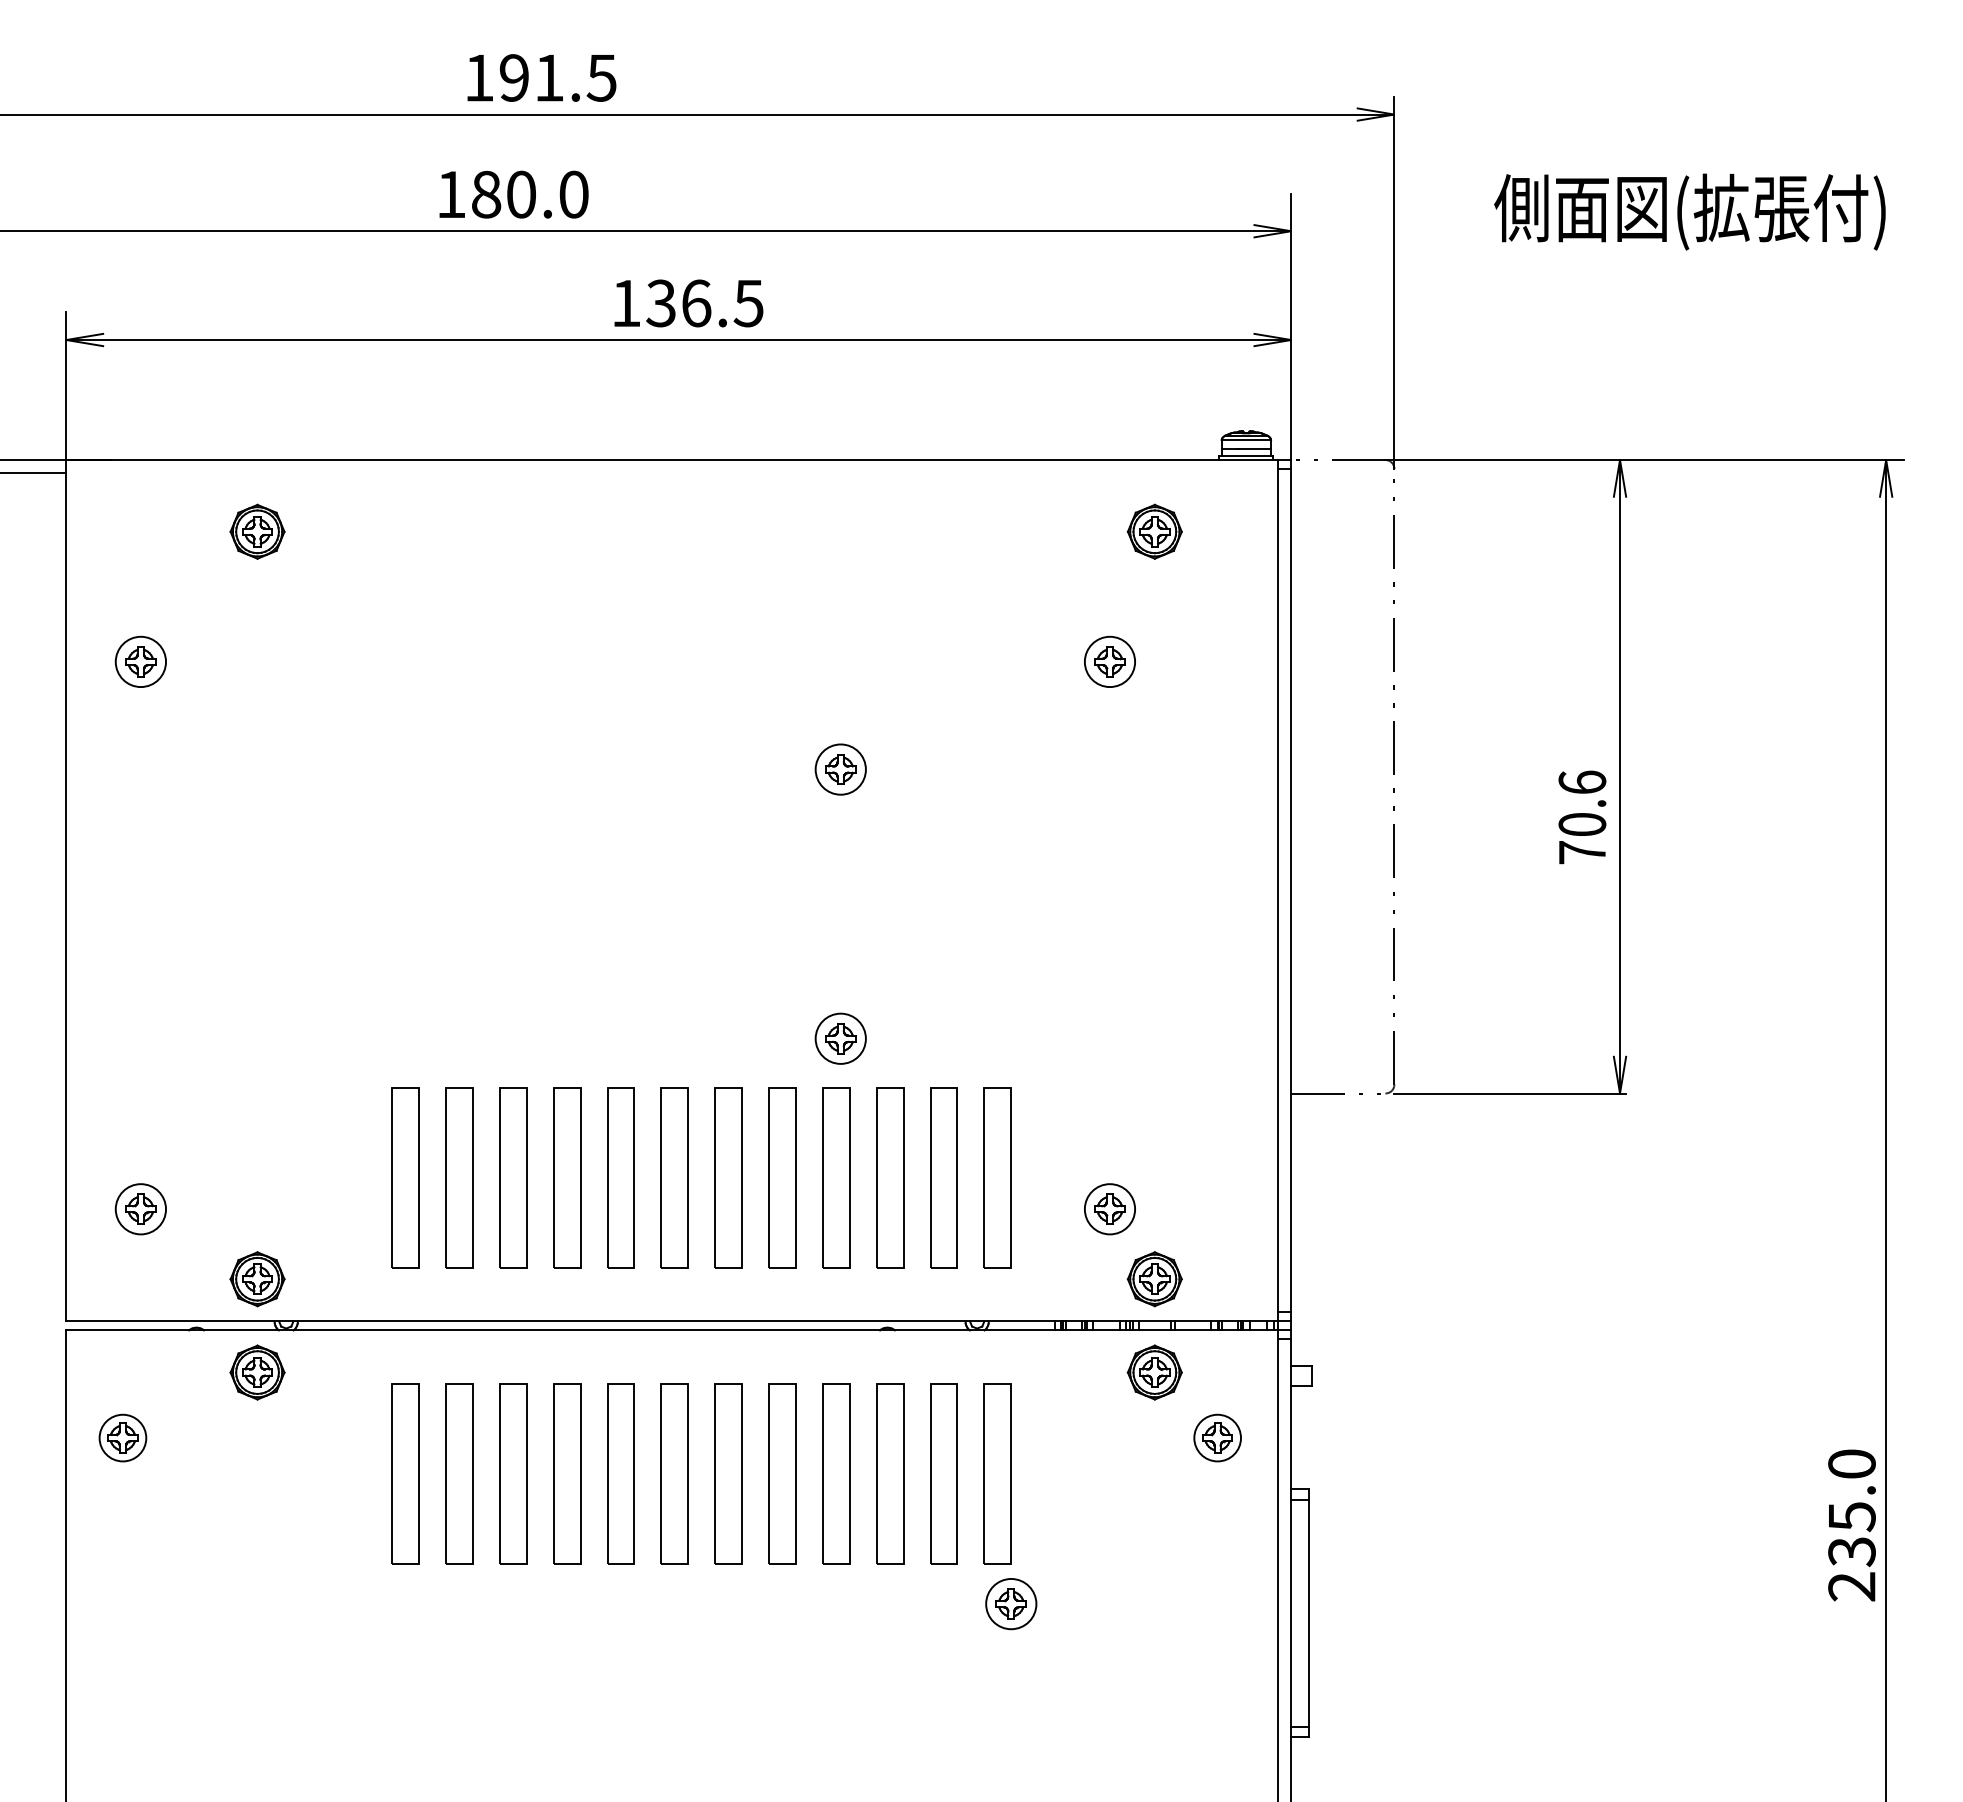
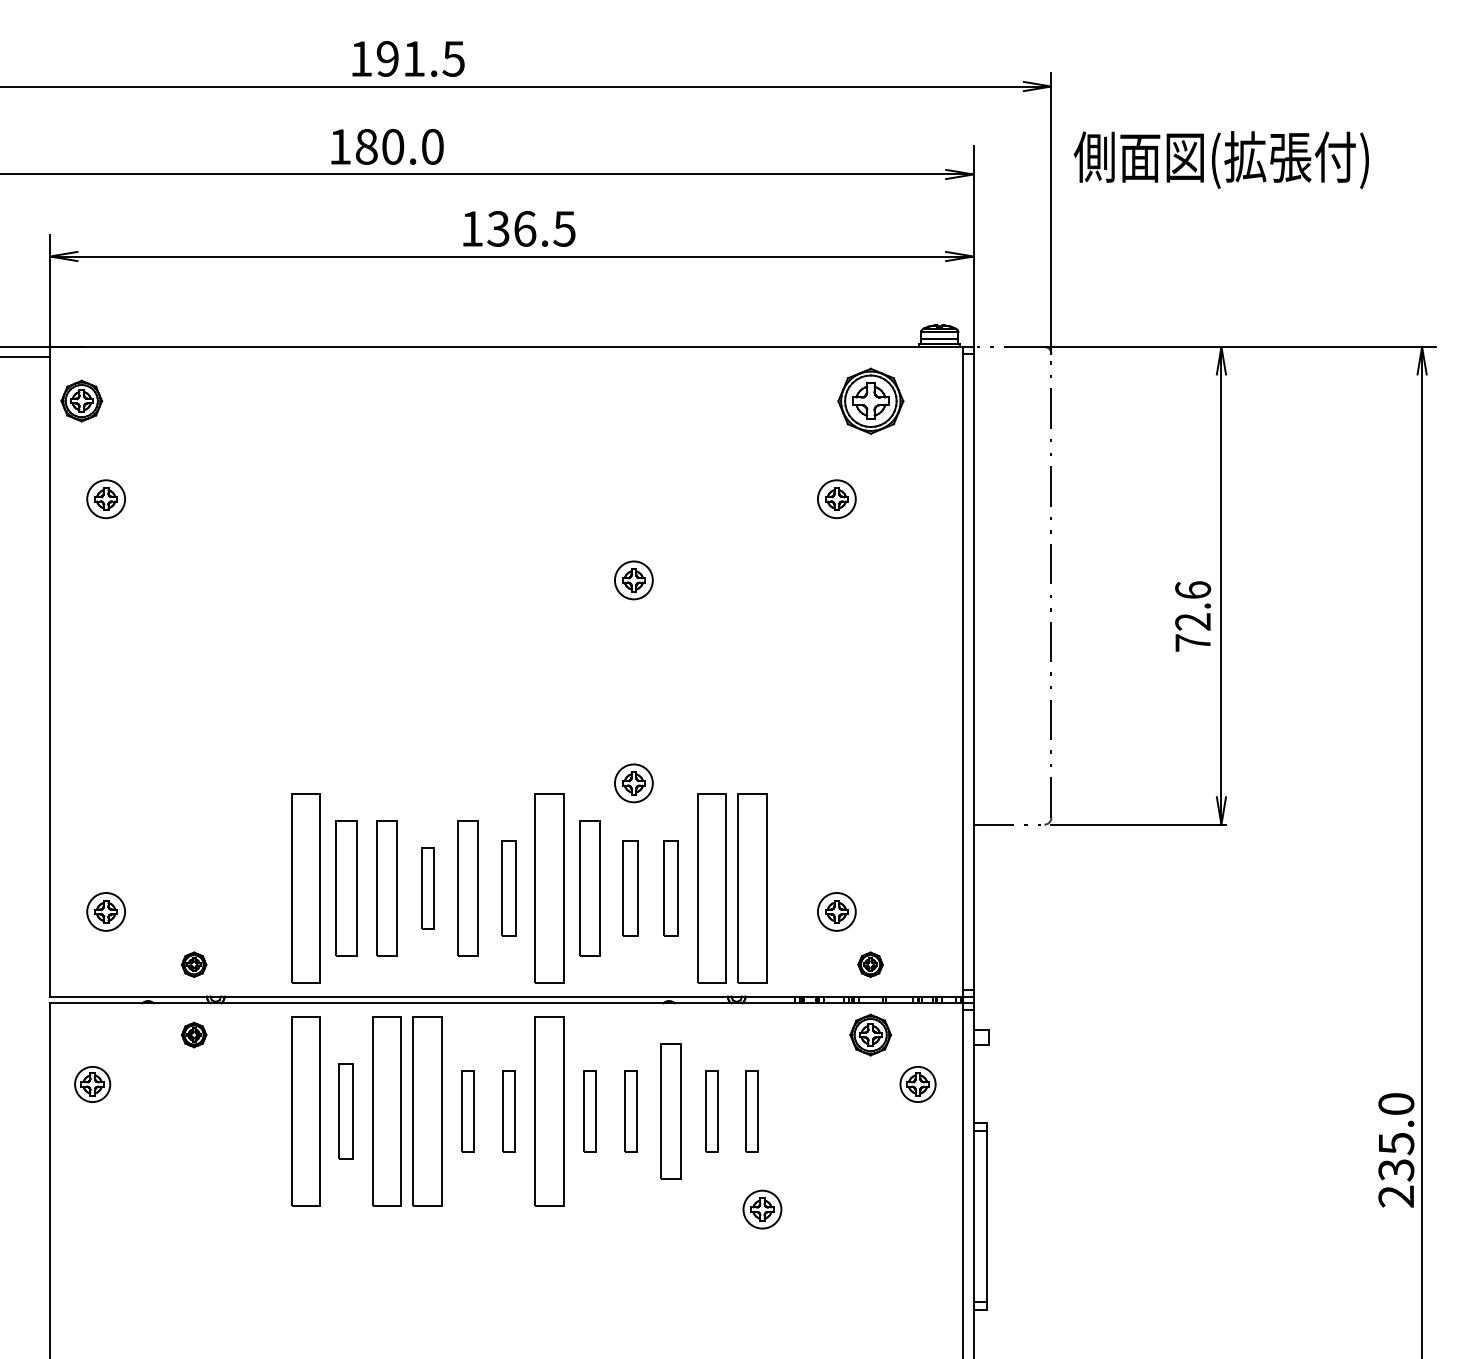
text: (1689, 211) -> (1221, 159), moved
part: (257, 531) -> (81, 400), moved
part: (1154, 531) -> (870, 400), size x1.6
text: (1582, 824) -> (1193, 621), 70.6 -> 72.6
part: (405, 1177) -> (305, 887), size x1.4
part: (567, 1177) -> (427, 887), size x0.6
part: (674, 1177) -> (508, 887), size x0.7
part: (728, 1177) -> (549, 887), size x1.4
part: (836, 1177) -> (630, 887), size x0.7
part: (890, 1177) -> (671, 887), size x0.7
part: (943, 1177) -> (711, 887), size x1.4
part: (997, 1177) -> (752, 887), size x1.4
part: (257, 1279) -> (194, 964), size x0.6
part: (1154, 1279) -> (870, 964), size x0.6
part: (257, 1372) -> (194, 1035), size x0.6
part: (405, 1473) -> (305, 1111), size x1.4
part: (459, 1473) -> (346, 1111), size x0.7
part: (513, 1473) -> (387, 1111), size x1.4
part: (567, 1473) -> (427, 1111), size x1.4
part: (620, 1473) -> (467, 1111), size x0.6
part: (674, 1473) -> (508, 1111), size x0.6
part: (728, 1473) -> (549, 1111), size x1.4
part: (782, 1473) -> (589, 1111), size x0.6
part: (836, 1473) -> (630, 1111), size x0.6
part: (943, 1473) -> (711, 1111), size x0.6
part: (997, 1473) -> (752, 1111), size x0.6

